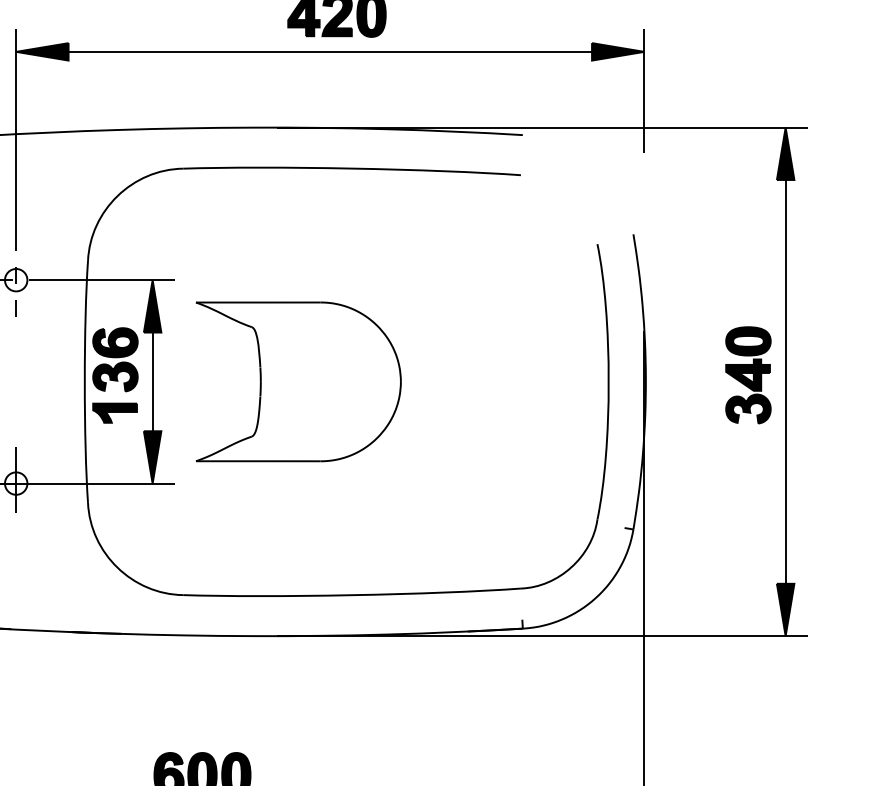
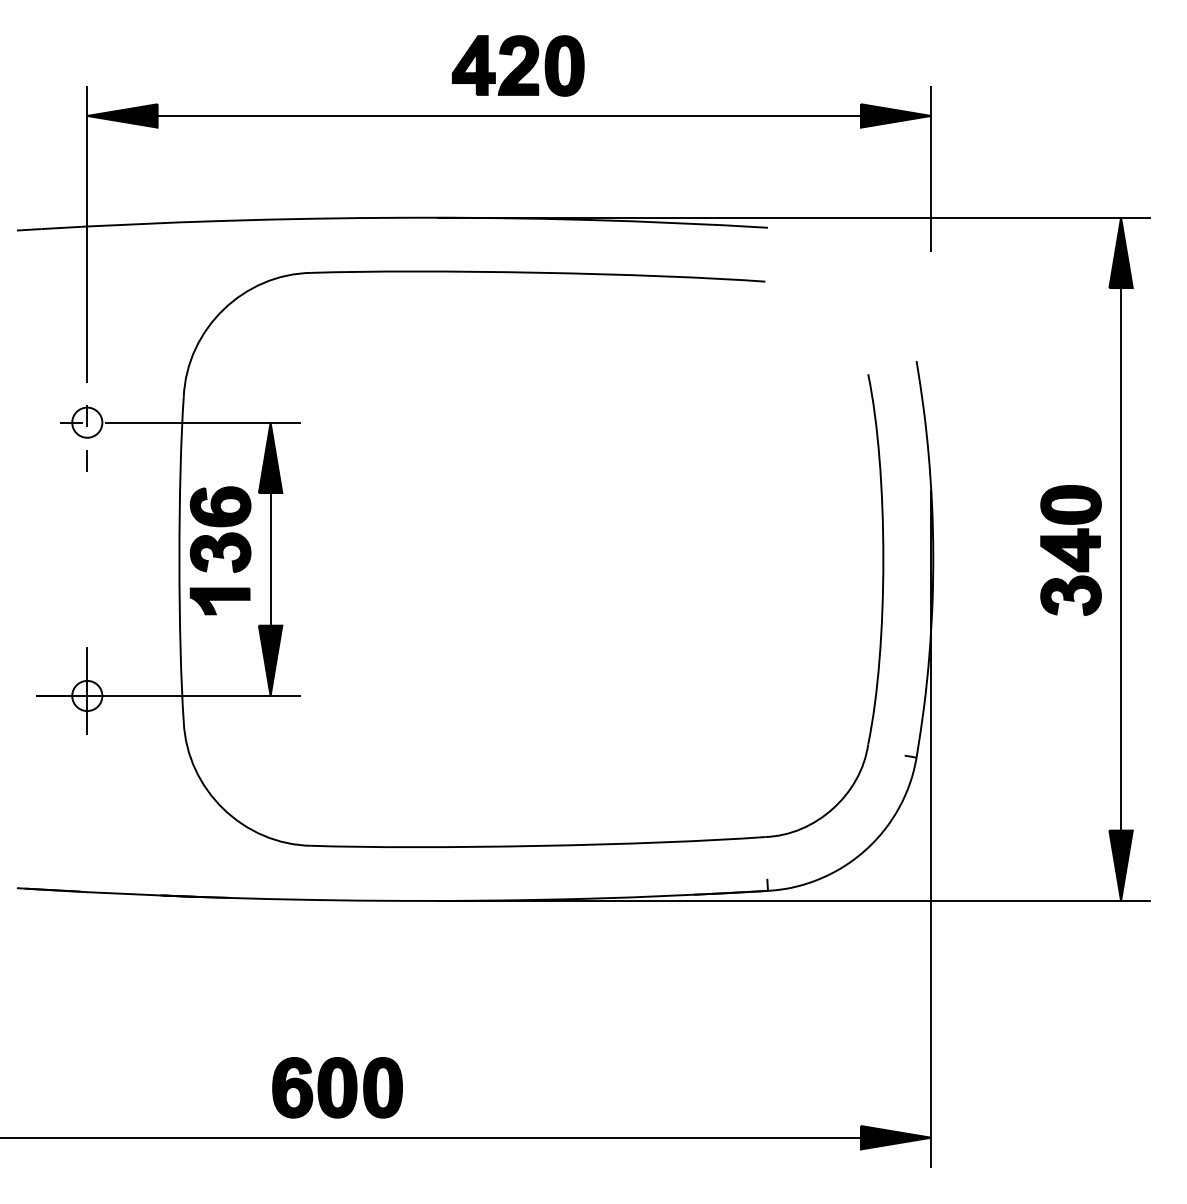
part: (298, 381) -> (466, 558), removed

